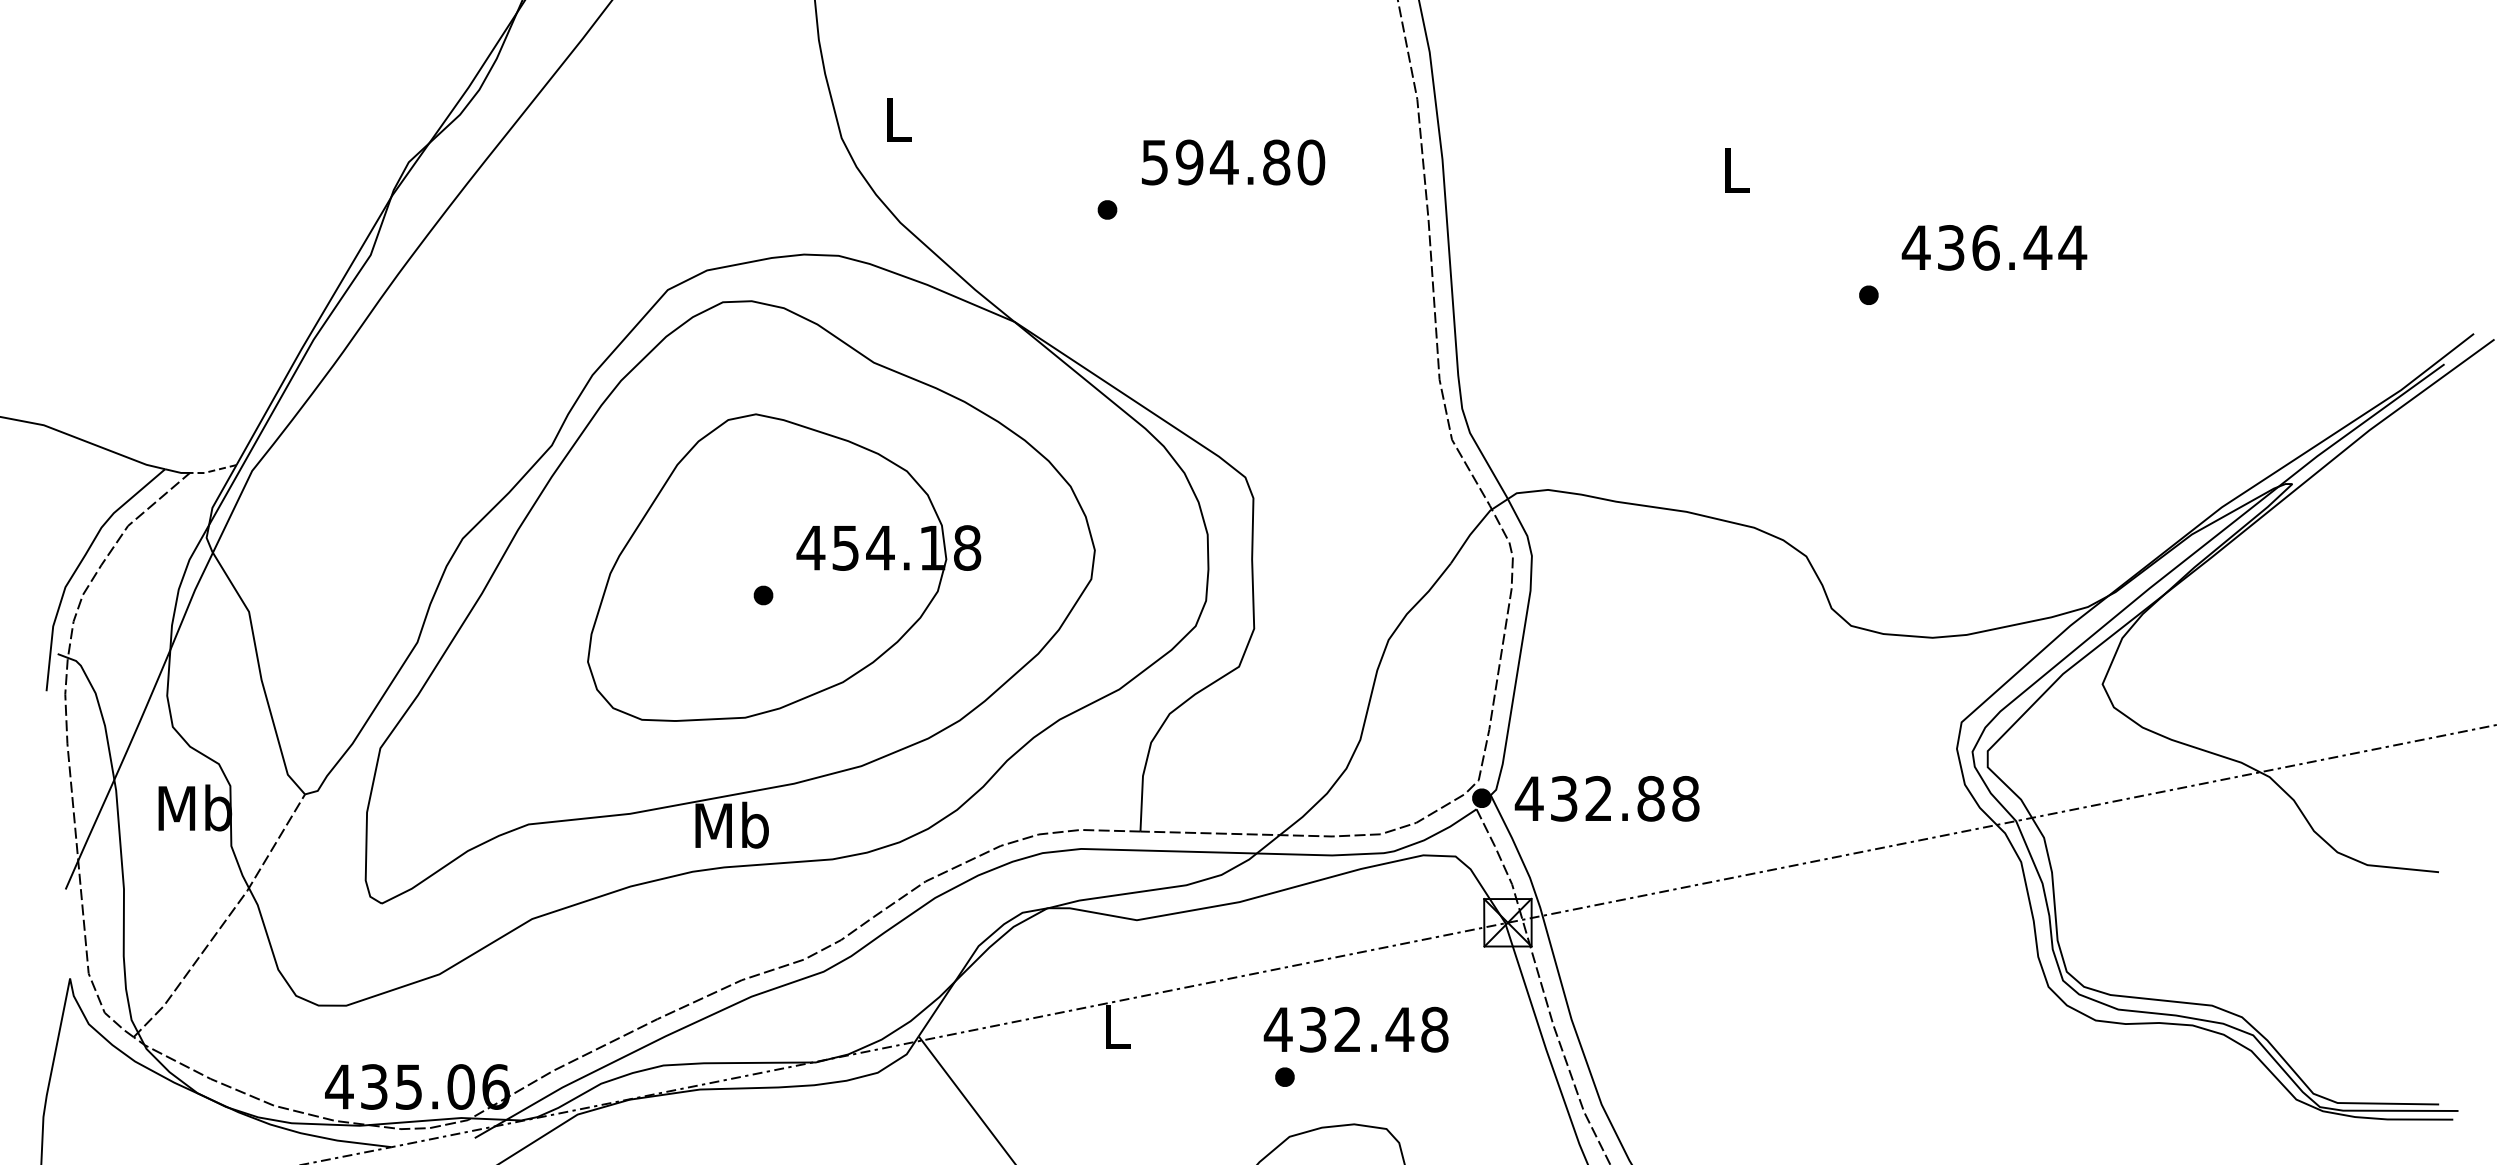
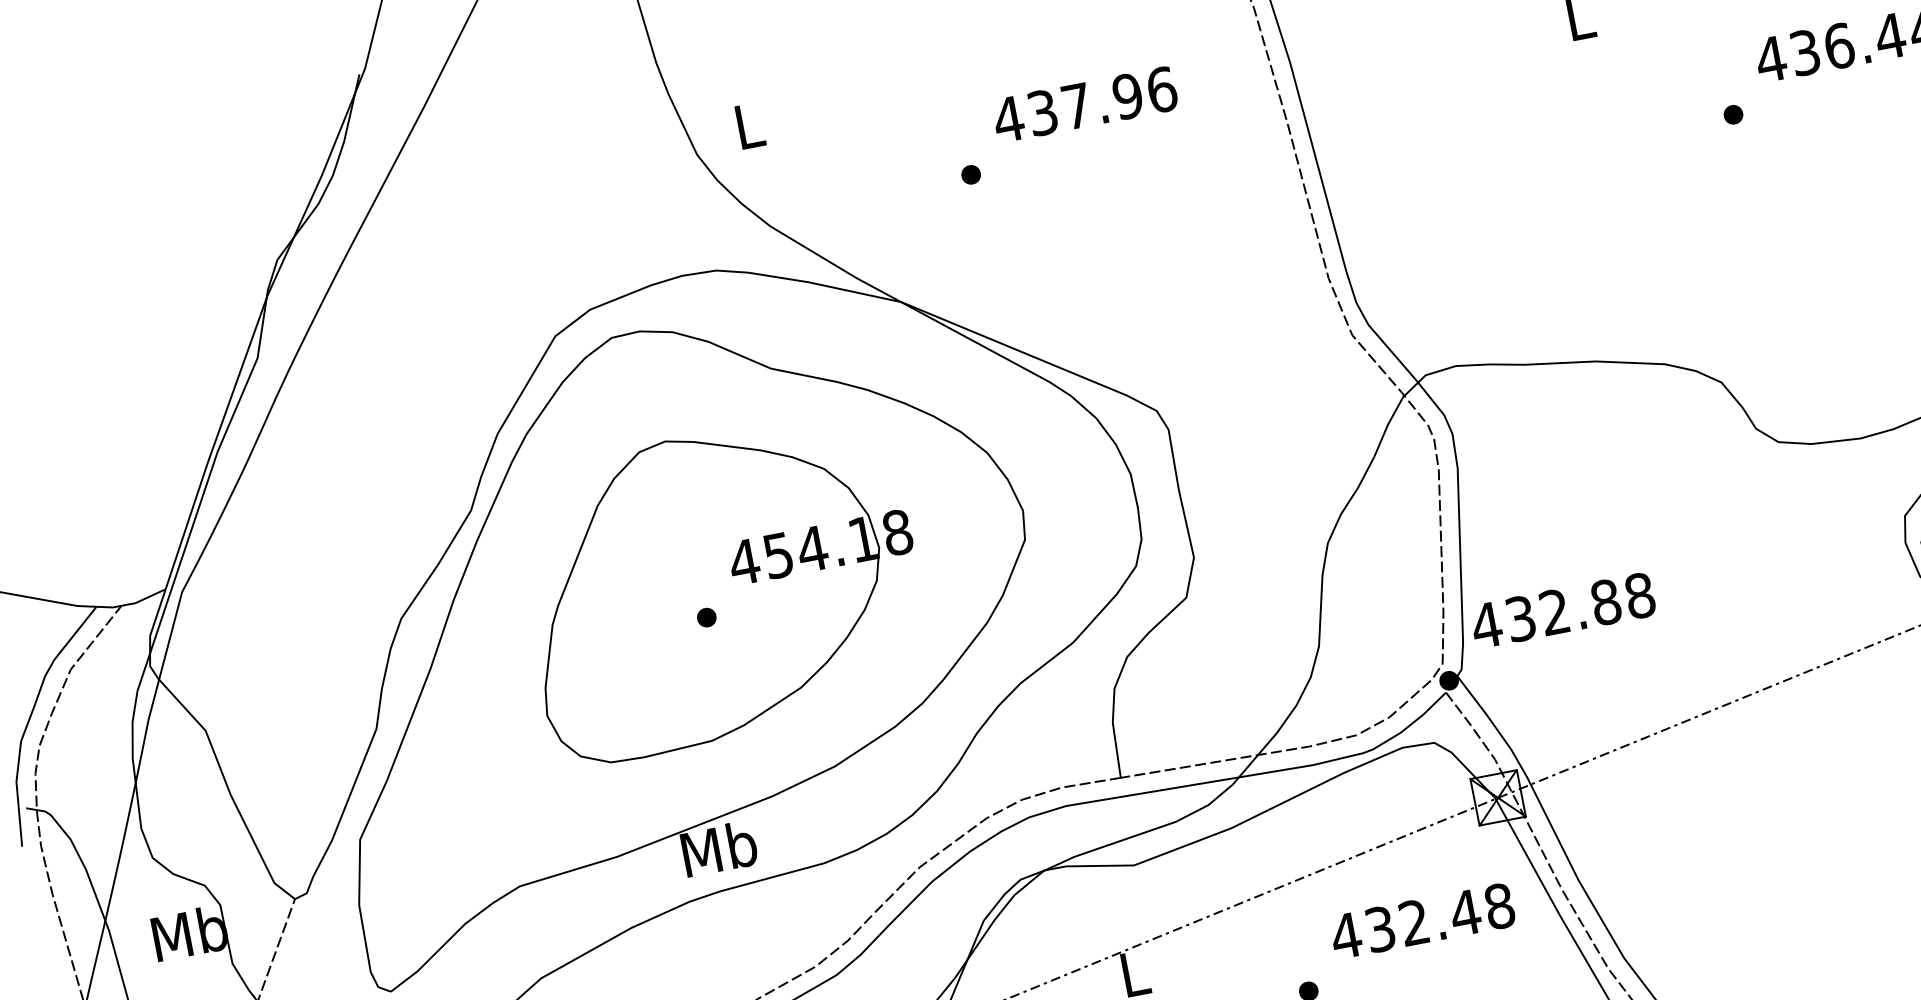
text: (1232, 162) -> (1084, 104), 594.80 -> 437.96
line: (212, 470) -> (143, 599), dashed -> solid
text: (1606, 798) -> (1562, 610), moved
text: (1355, 1029) -> (1421, 921), moved

